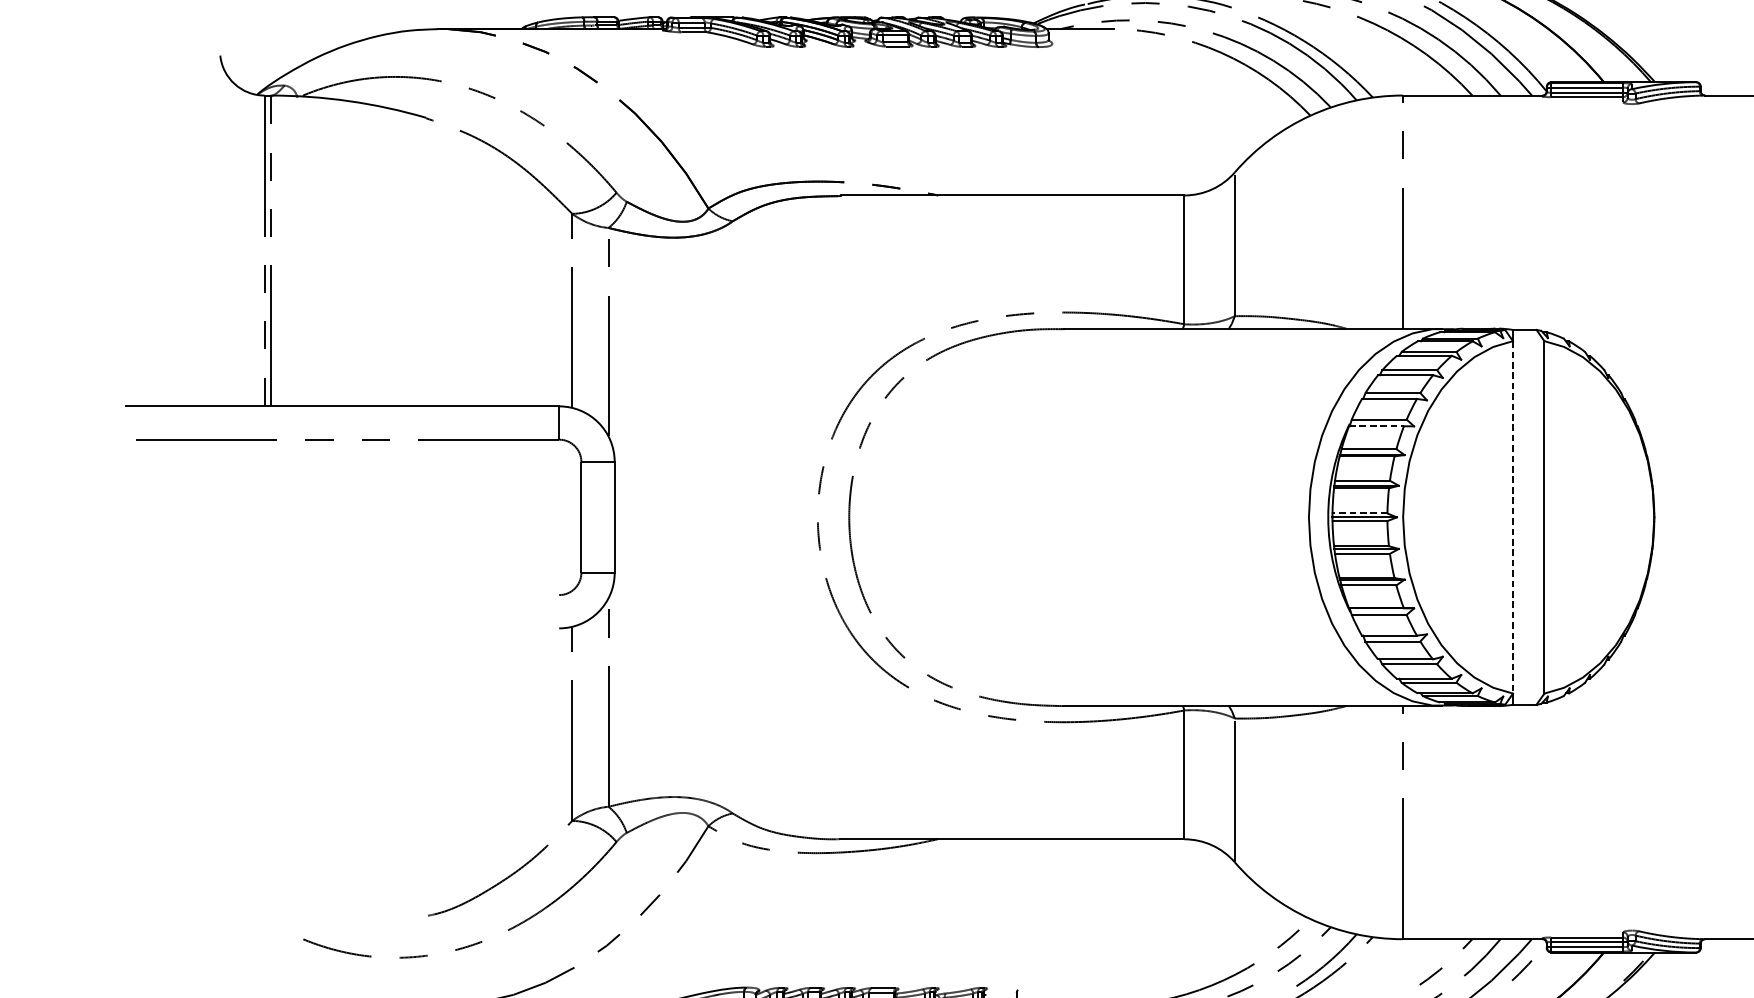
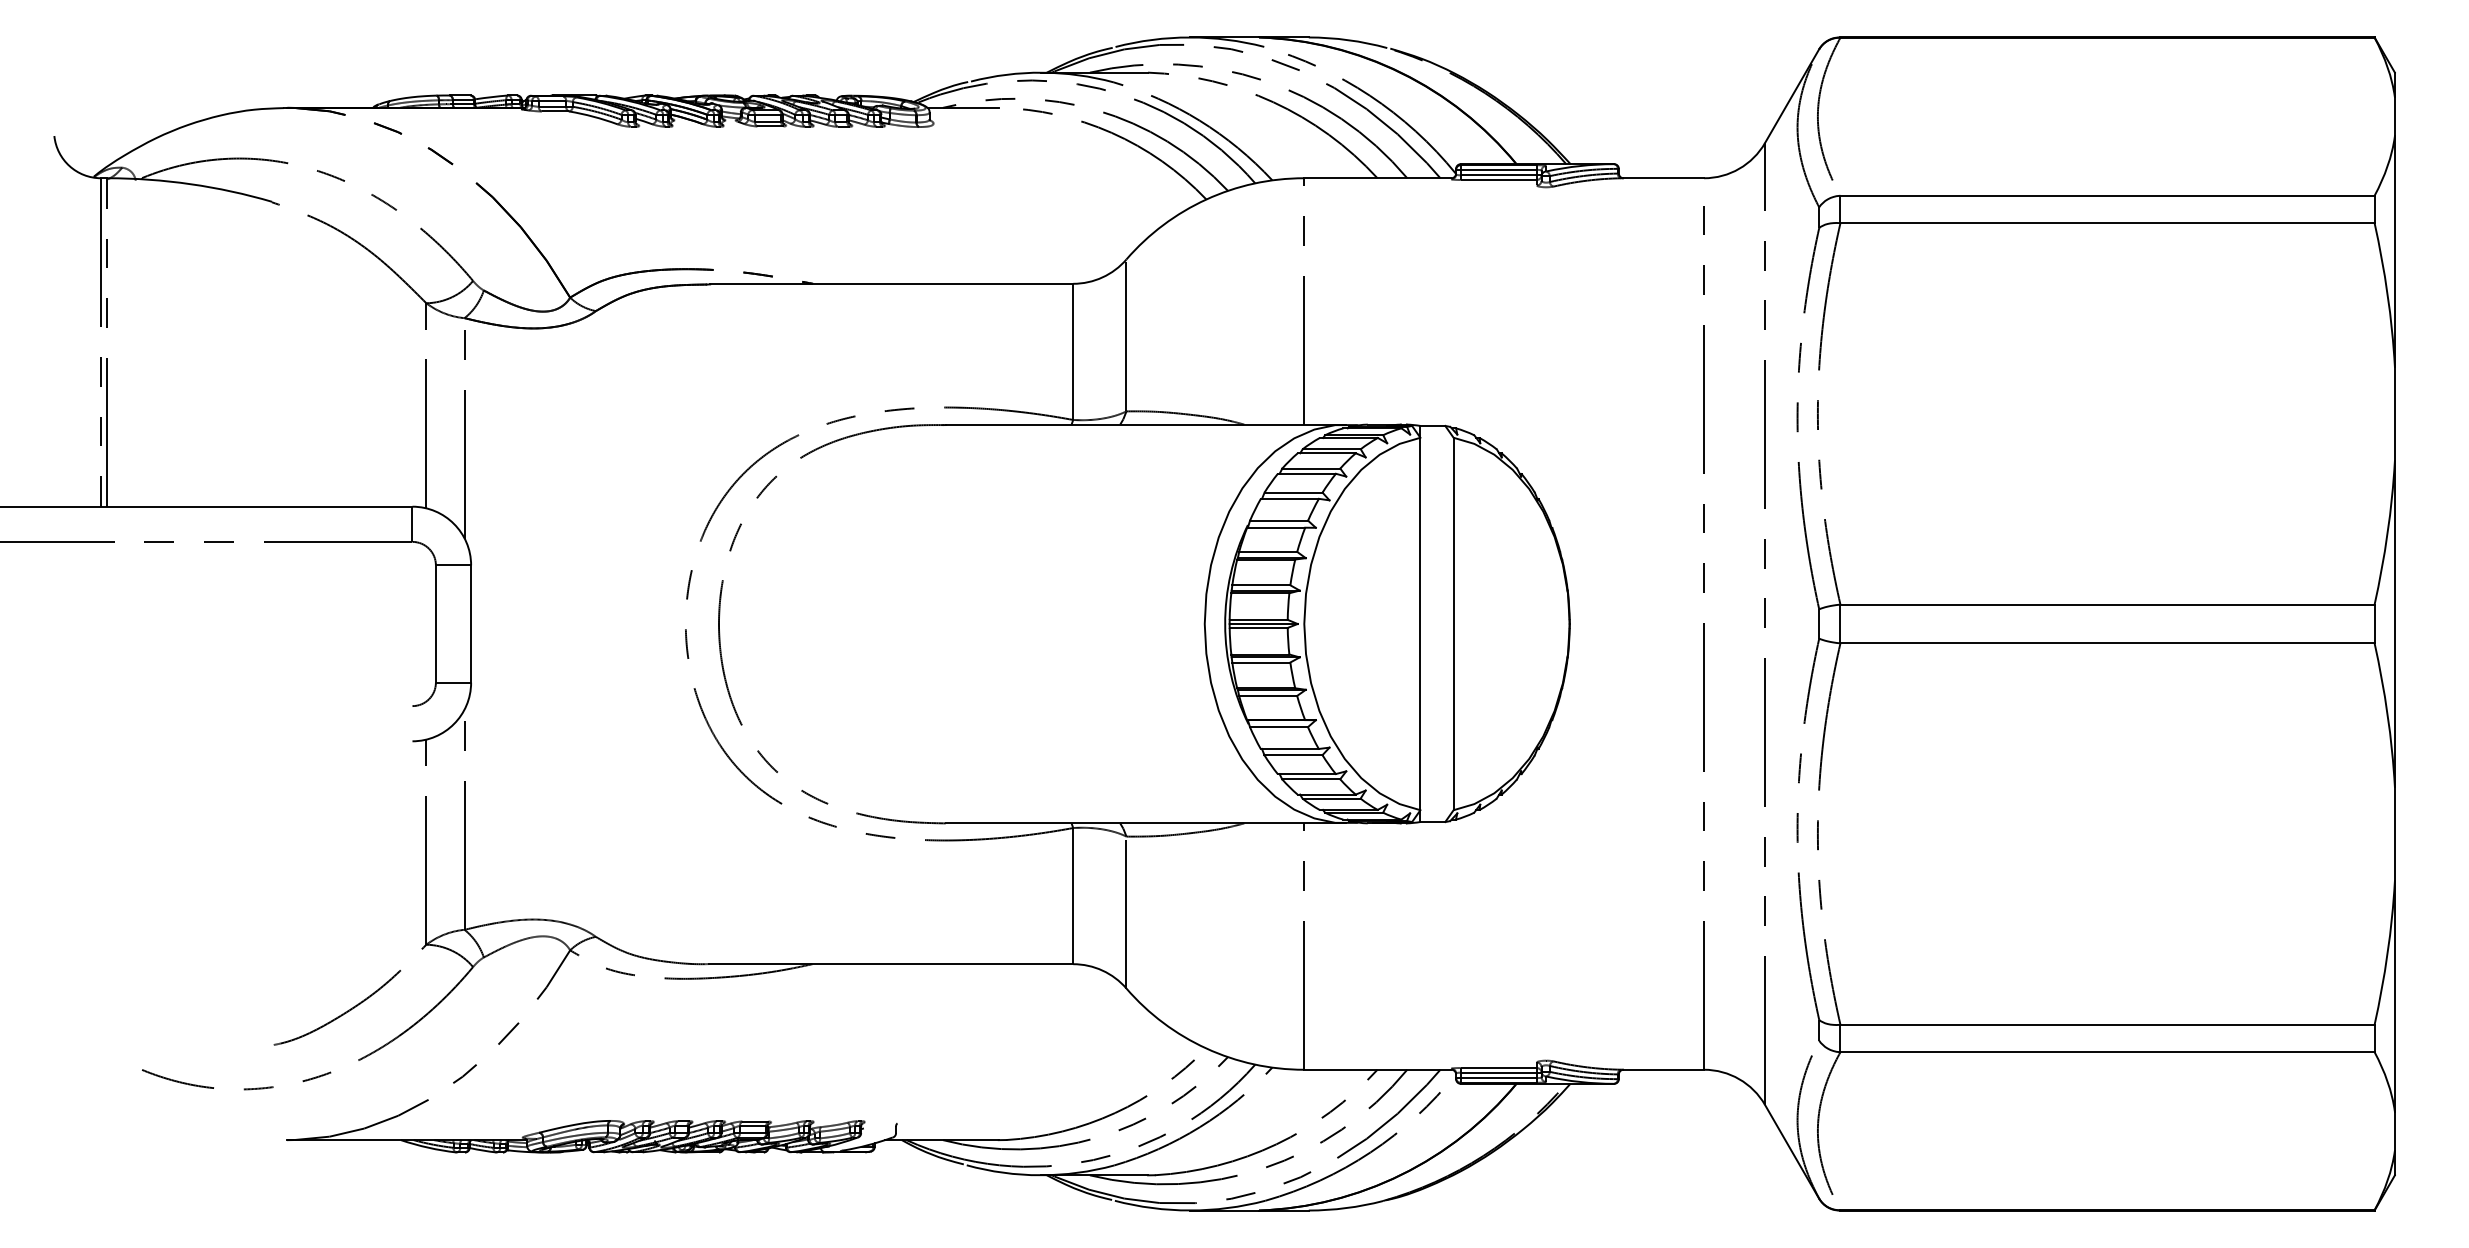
line: (1376, 426) -> (1276, 527), dashed -> solid
line: (1359, 513) -> (1258, 619), dashed -> solid
line: (1513, 517) -> (1420, 624), dashed -> solid

